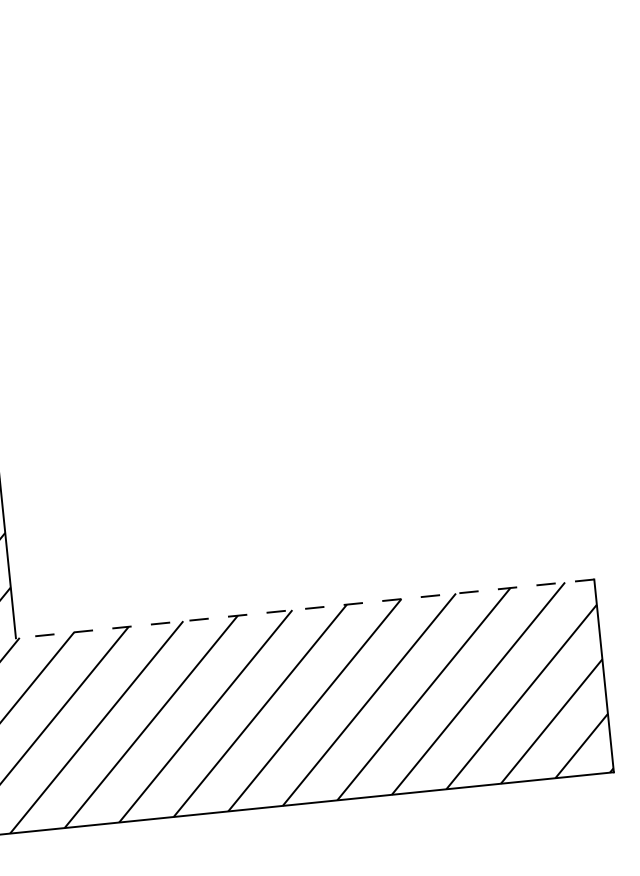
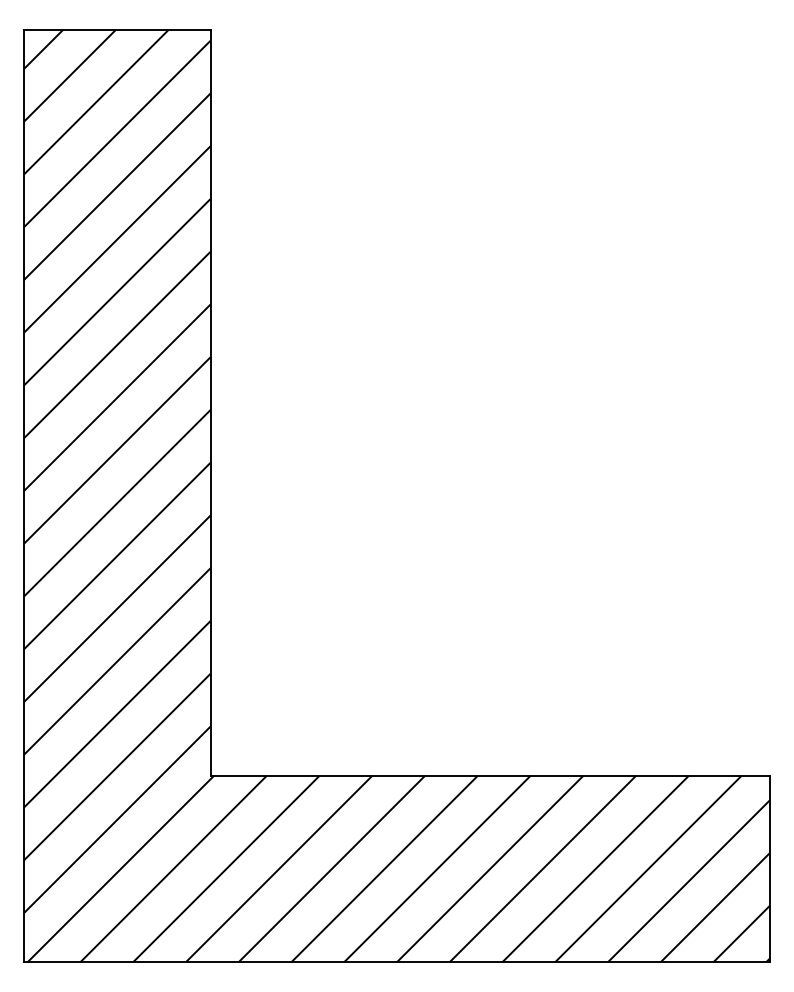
line: (305, 608) -> (490, 775), dashed -> solid

